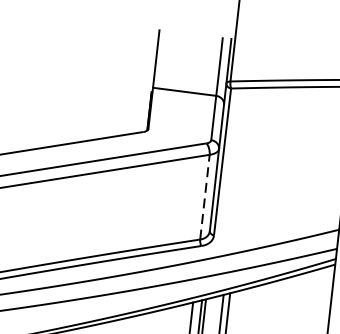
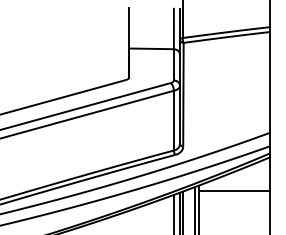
line: (204, 196) -> (173, 120), dashed -> solid
line: (279, 307) -> (234, 191), added

